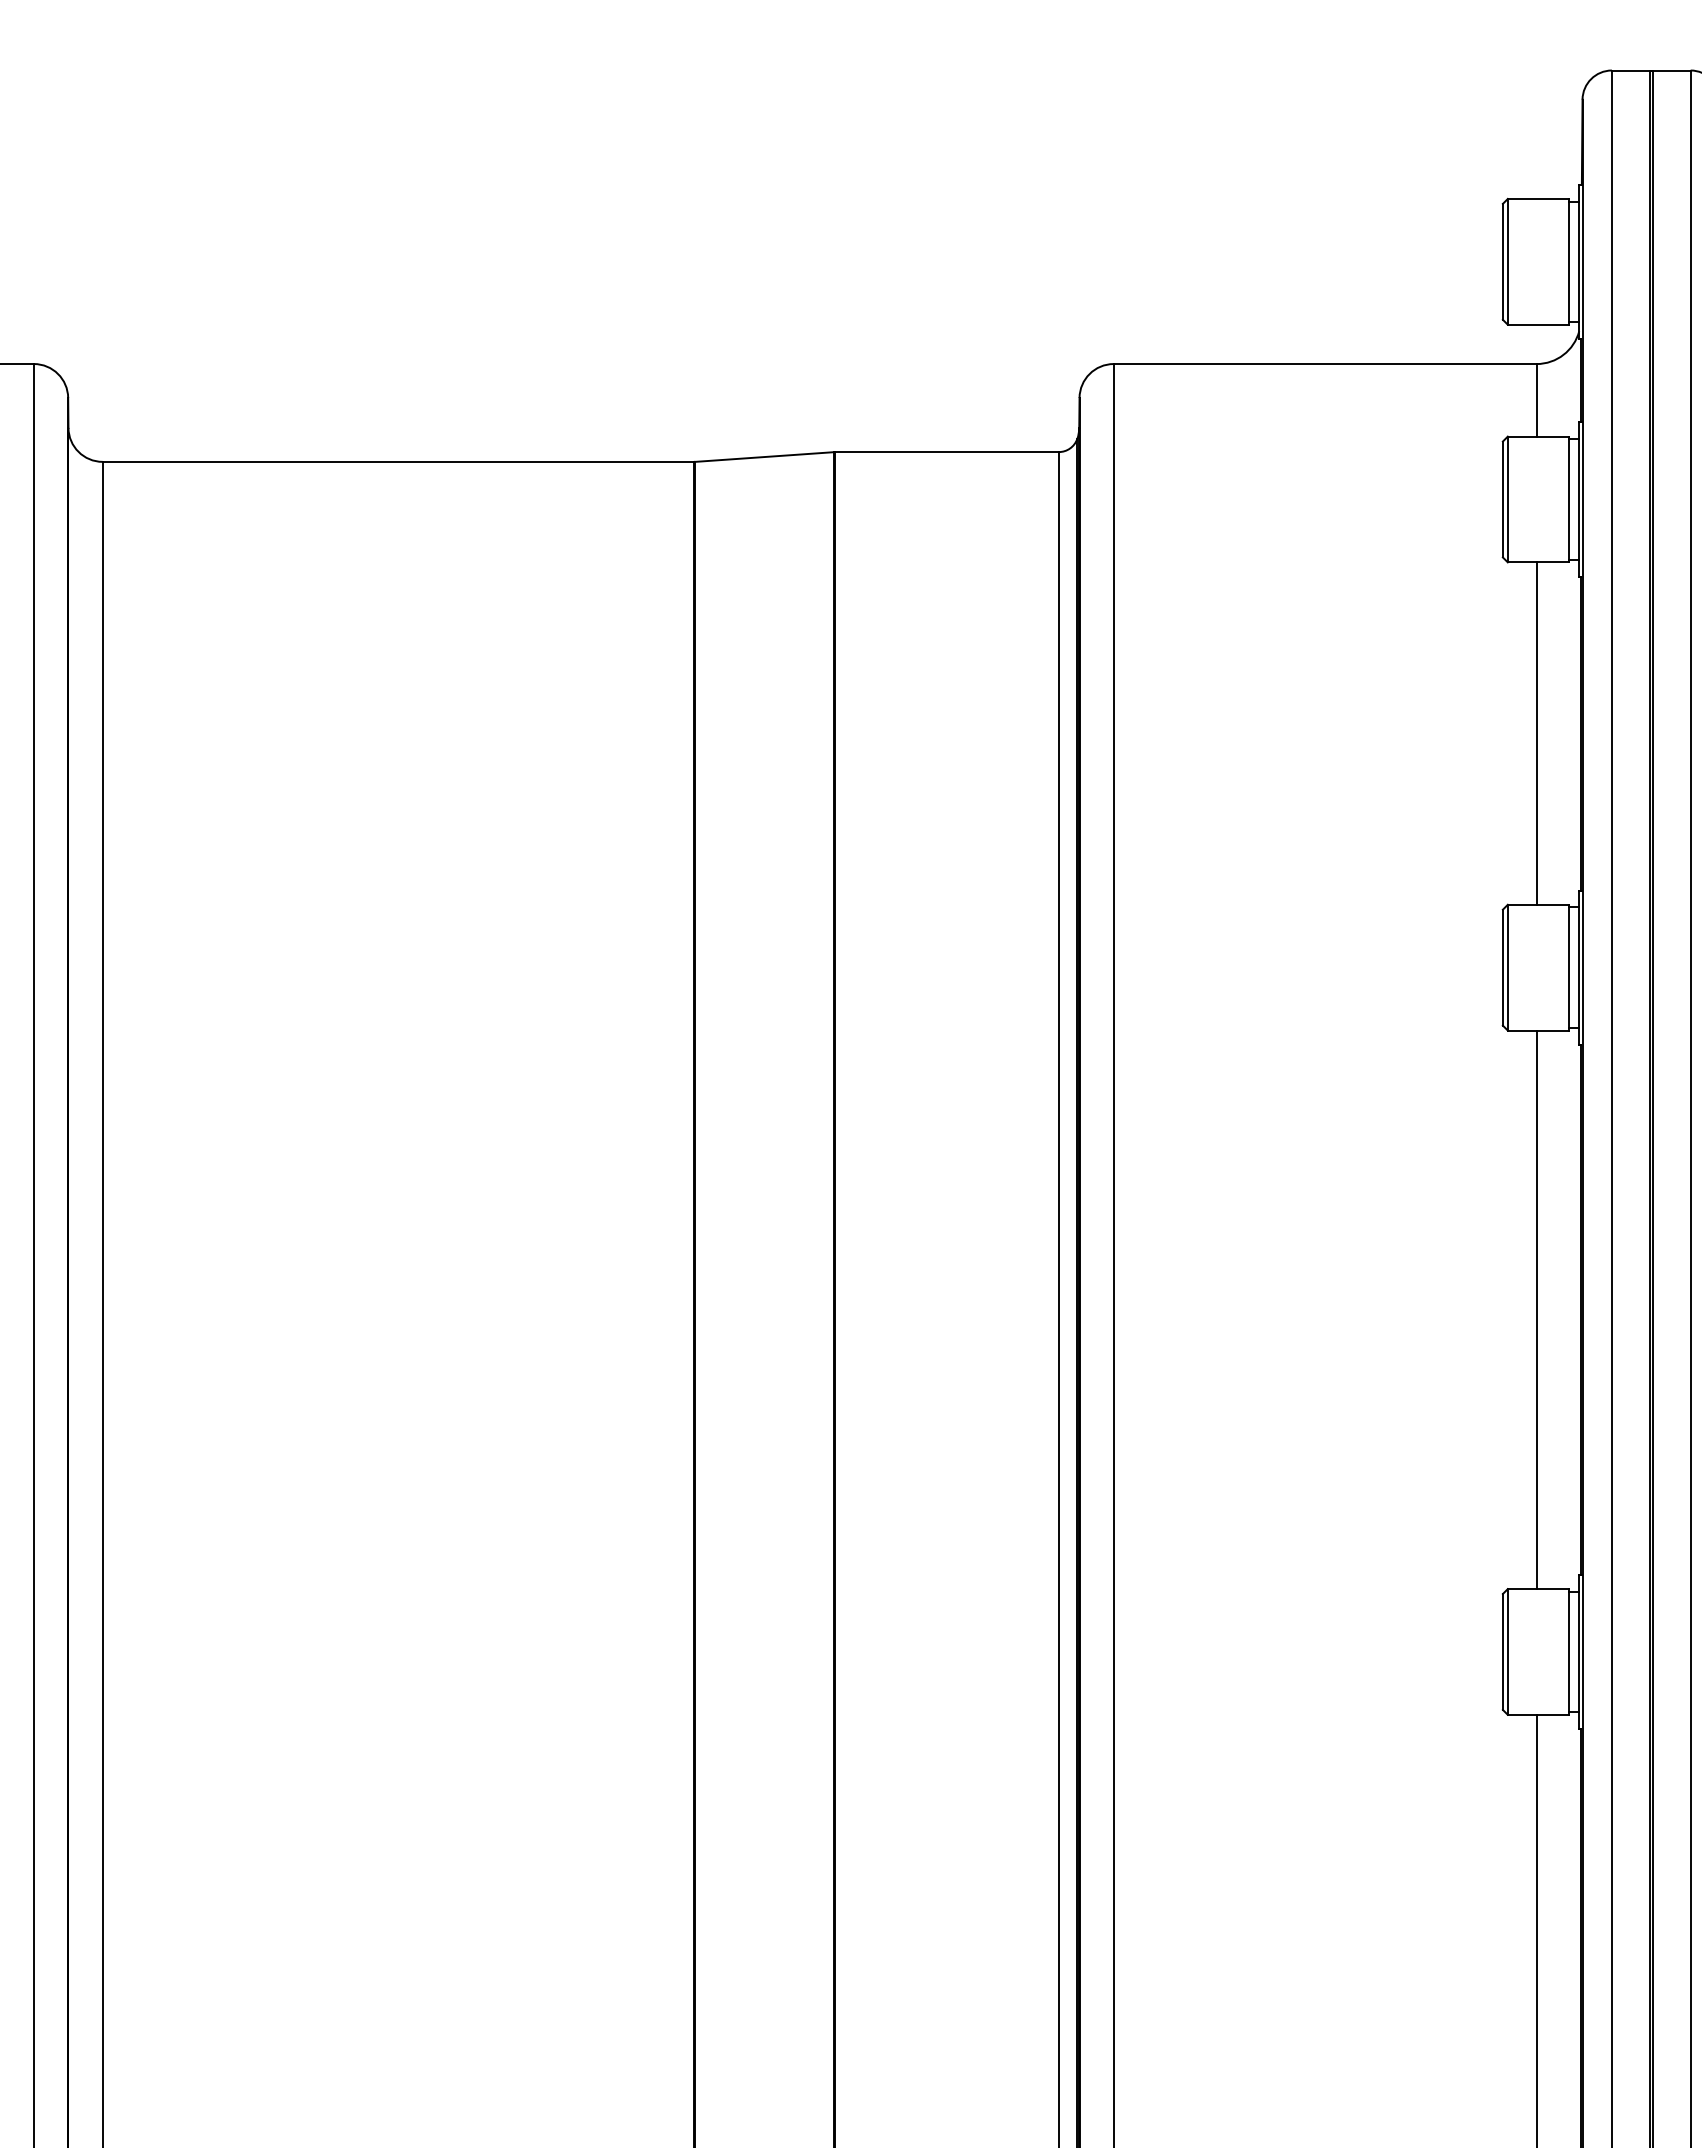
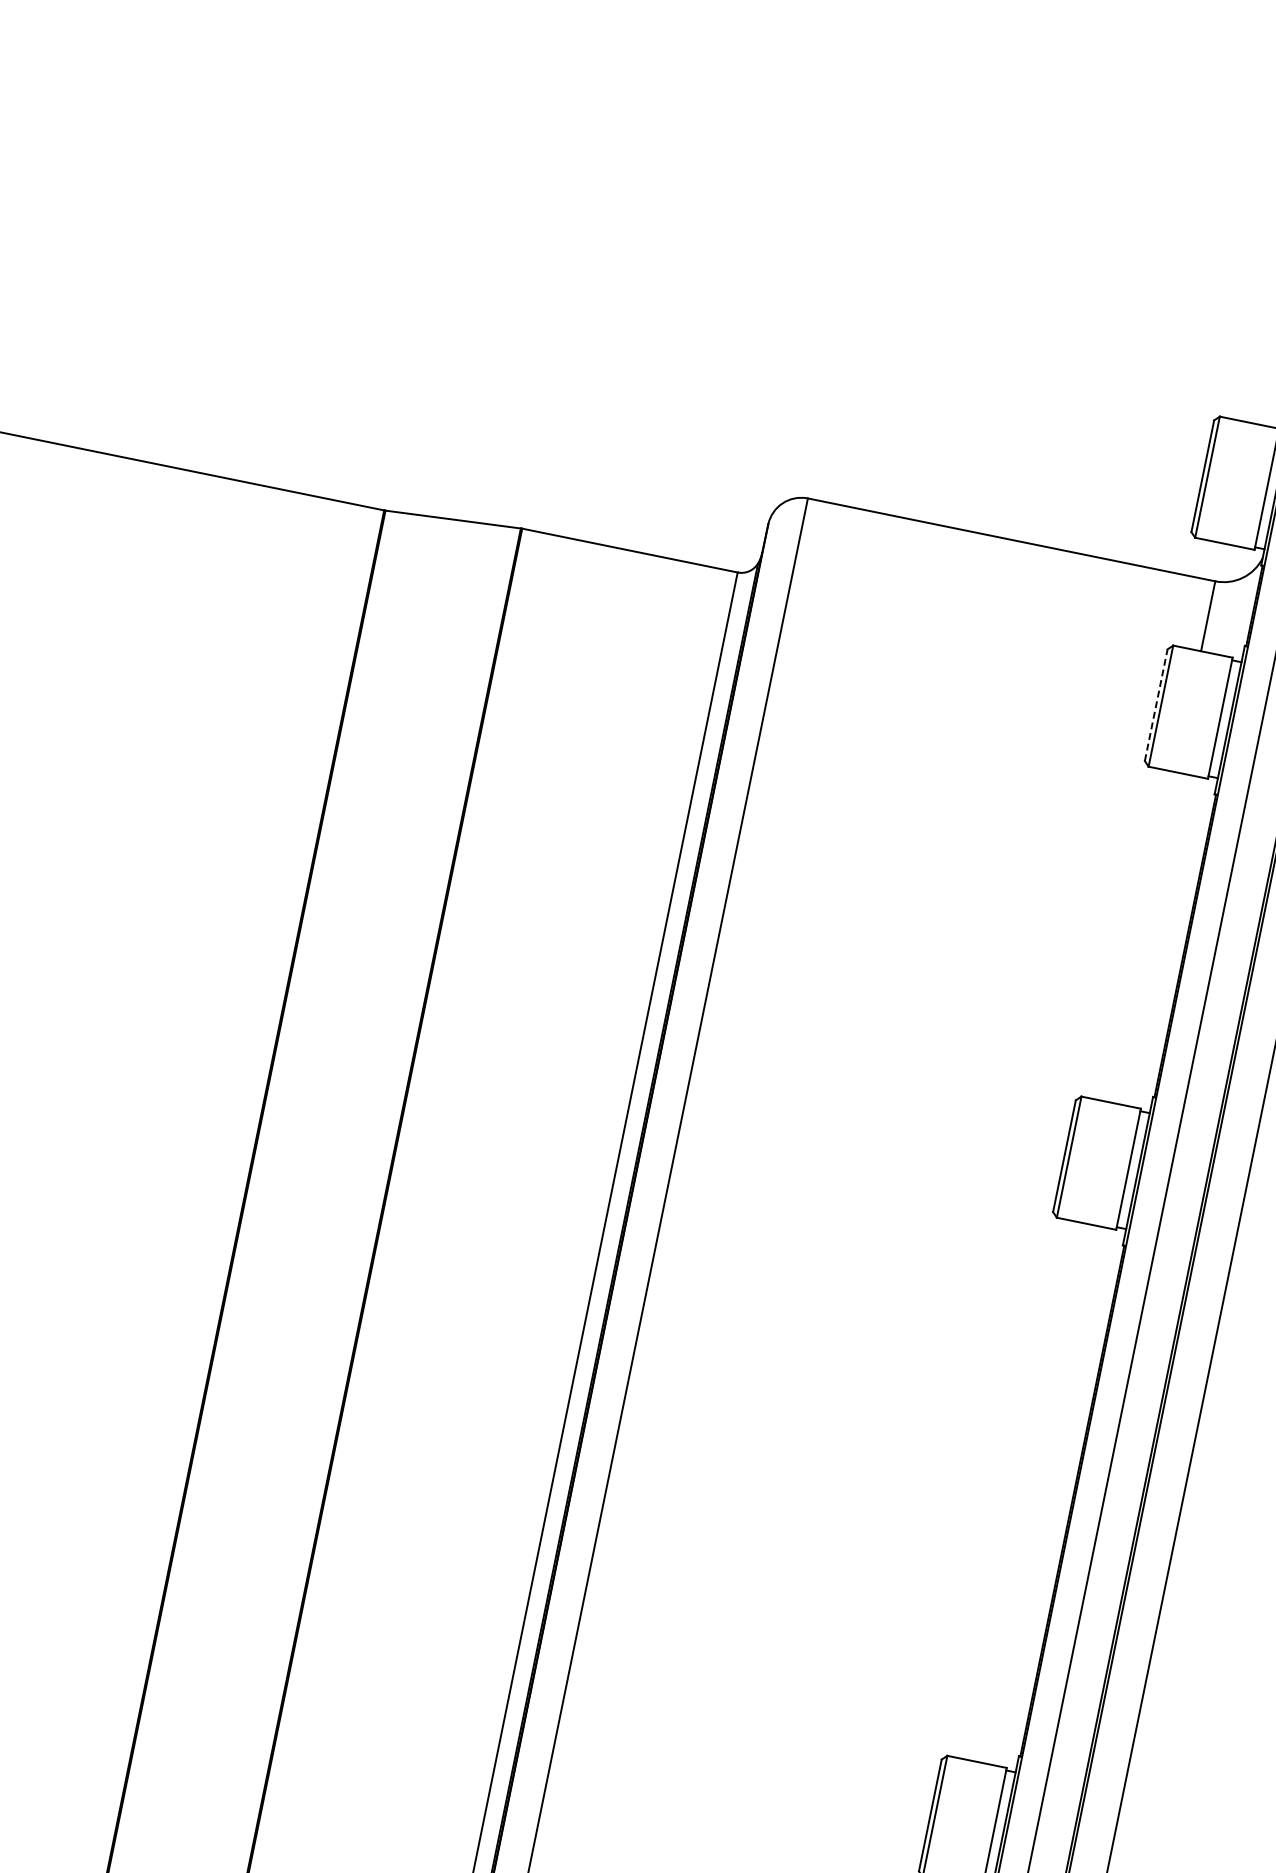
line: (1502, 499) -> (1155, 705), solid -> dashed
line: (1536, 733) -> (1142, 937), removed
line: (1536, 1309) -> (1029, 1492), removed

